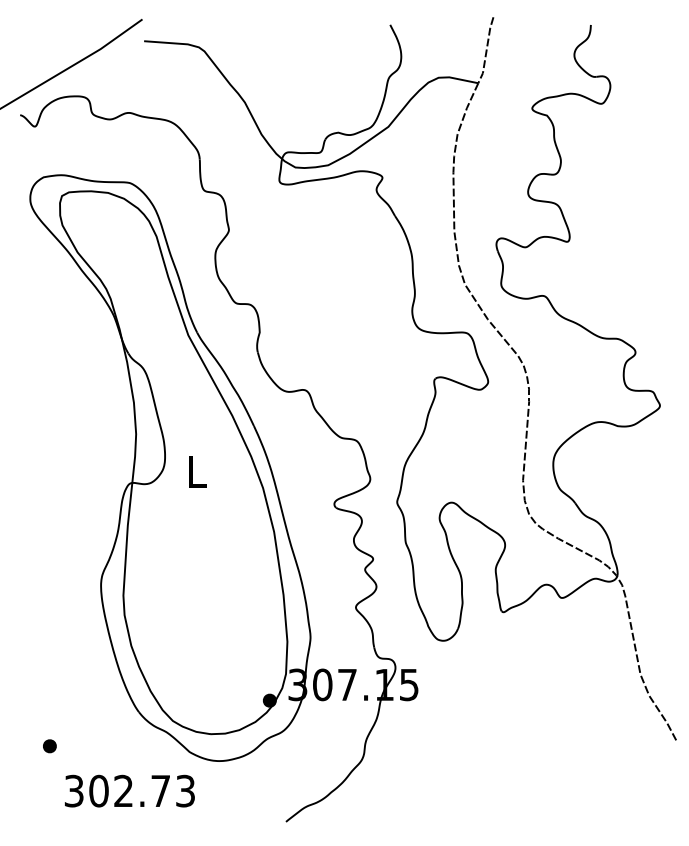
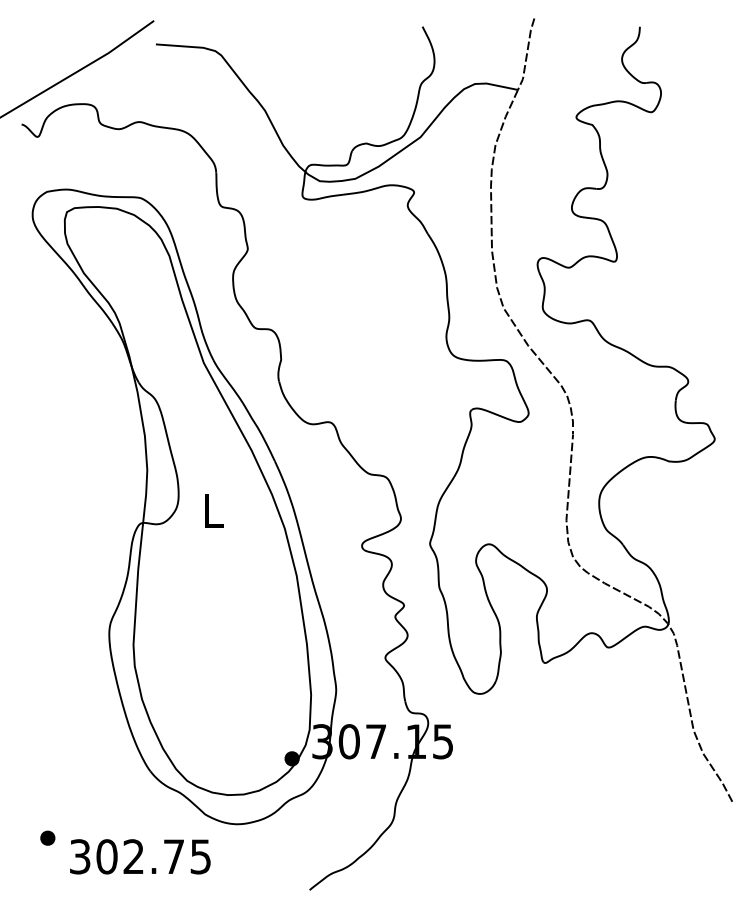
part: (49, 745) -> (47, 837), moved
text: (185, 790) -> (200, 856), 302.73 -> 302.75

